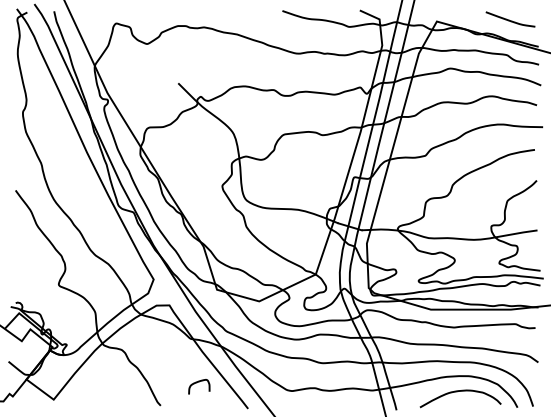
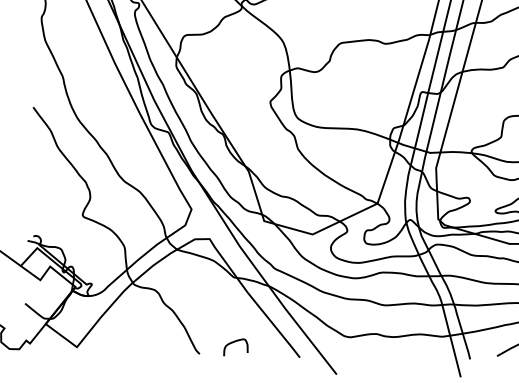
curve: (199, 382) -> (236, 342), moved

